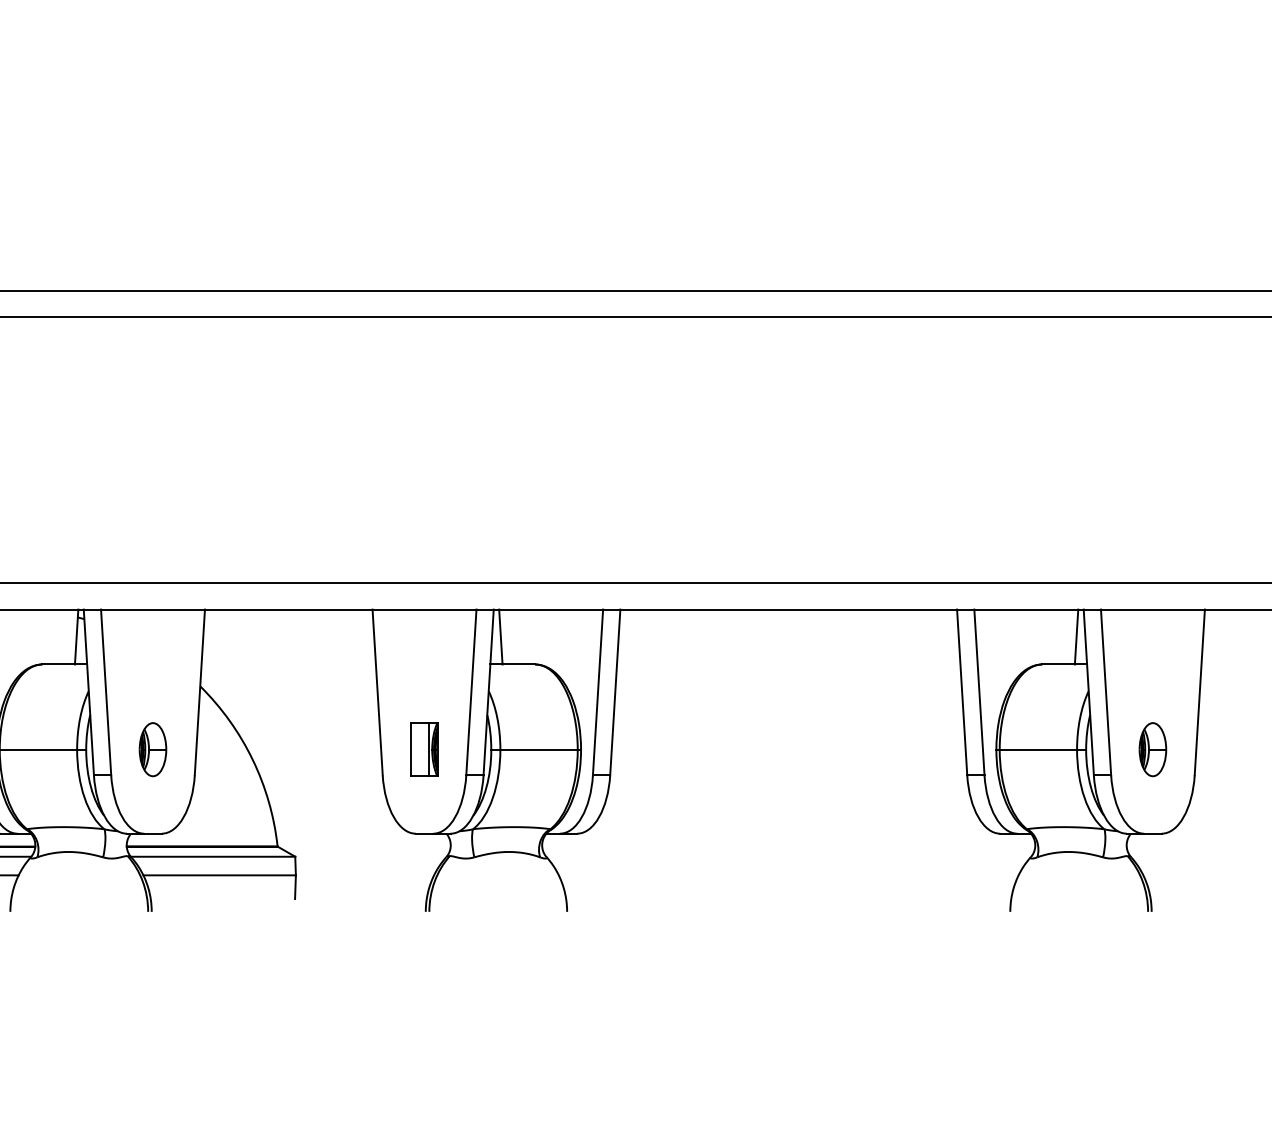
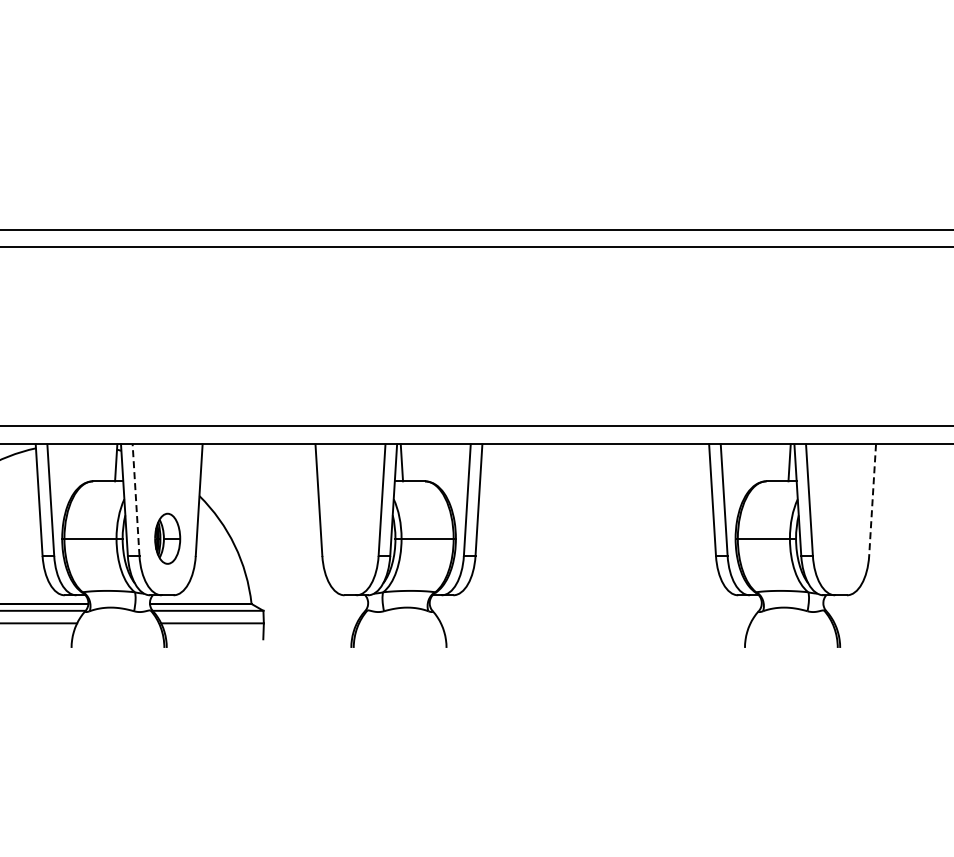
line: (106, 692) -> (136, 500), solid -> dashed
line: (1199, 692) -> (872, 500), solid -> dashed
part: (152, 749) -> (167, 538), size x1.4
part: (424, 749) -> (350, 538), removed
part: (1152, 749) -> (840, 538), removed

